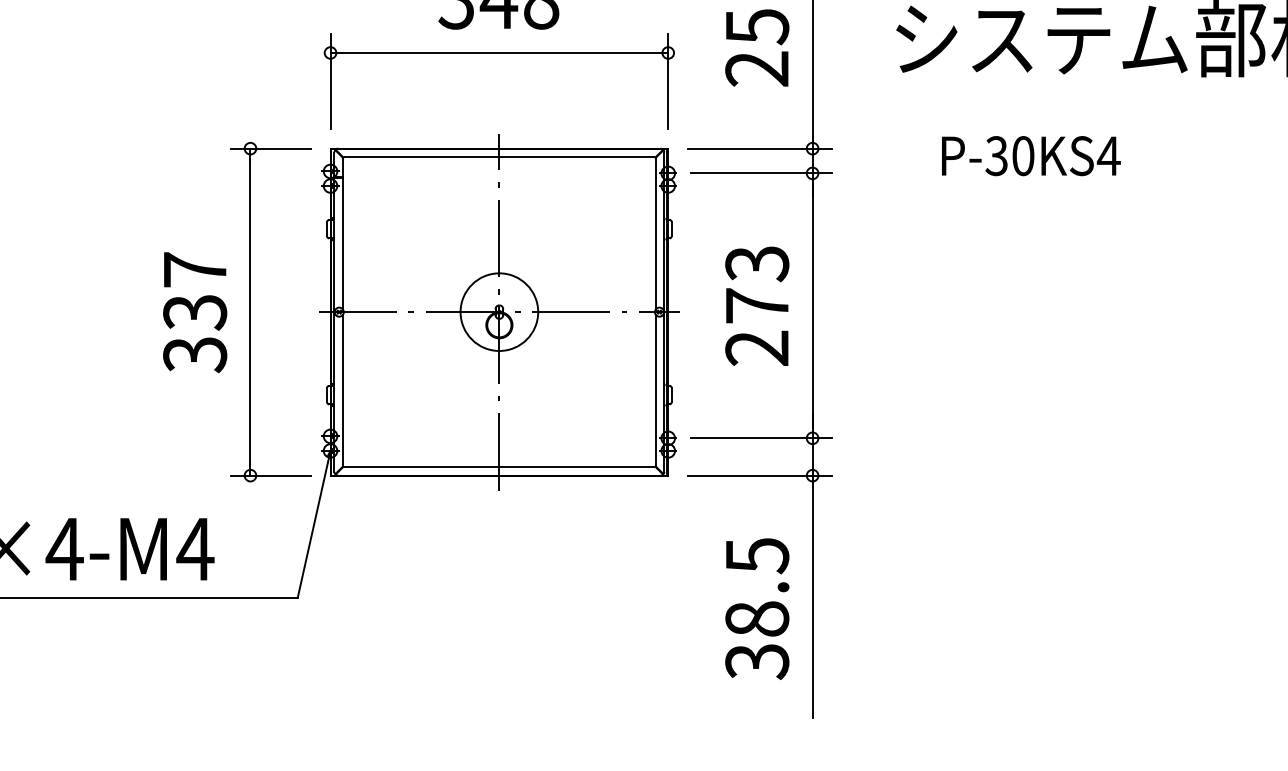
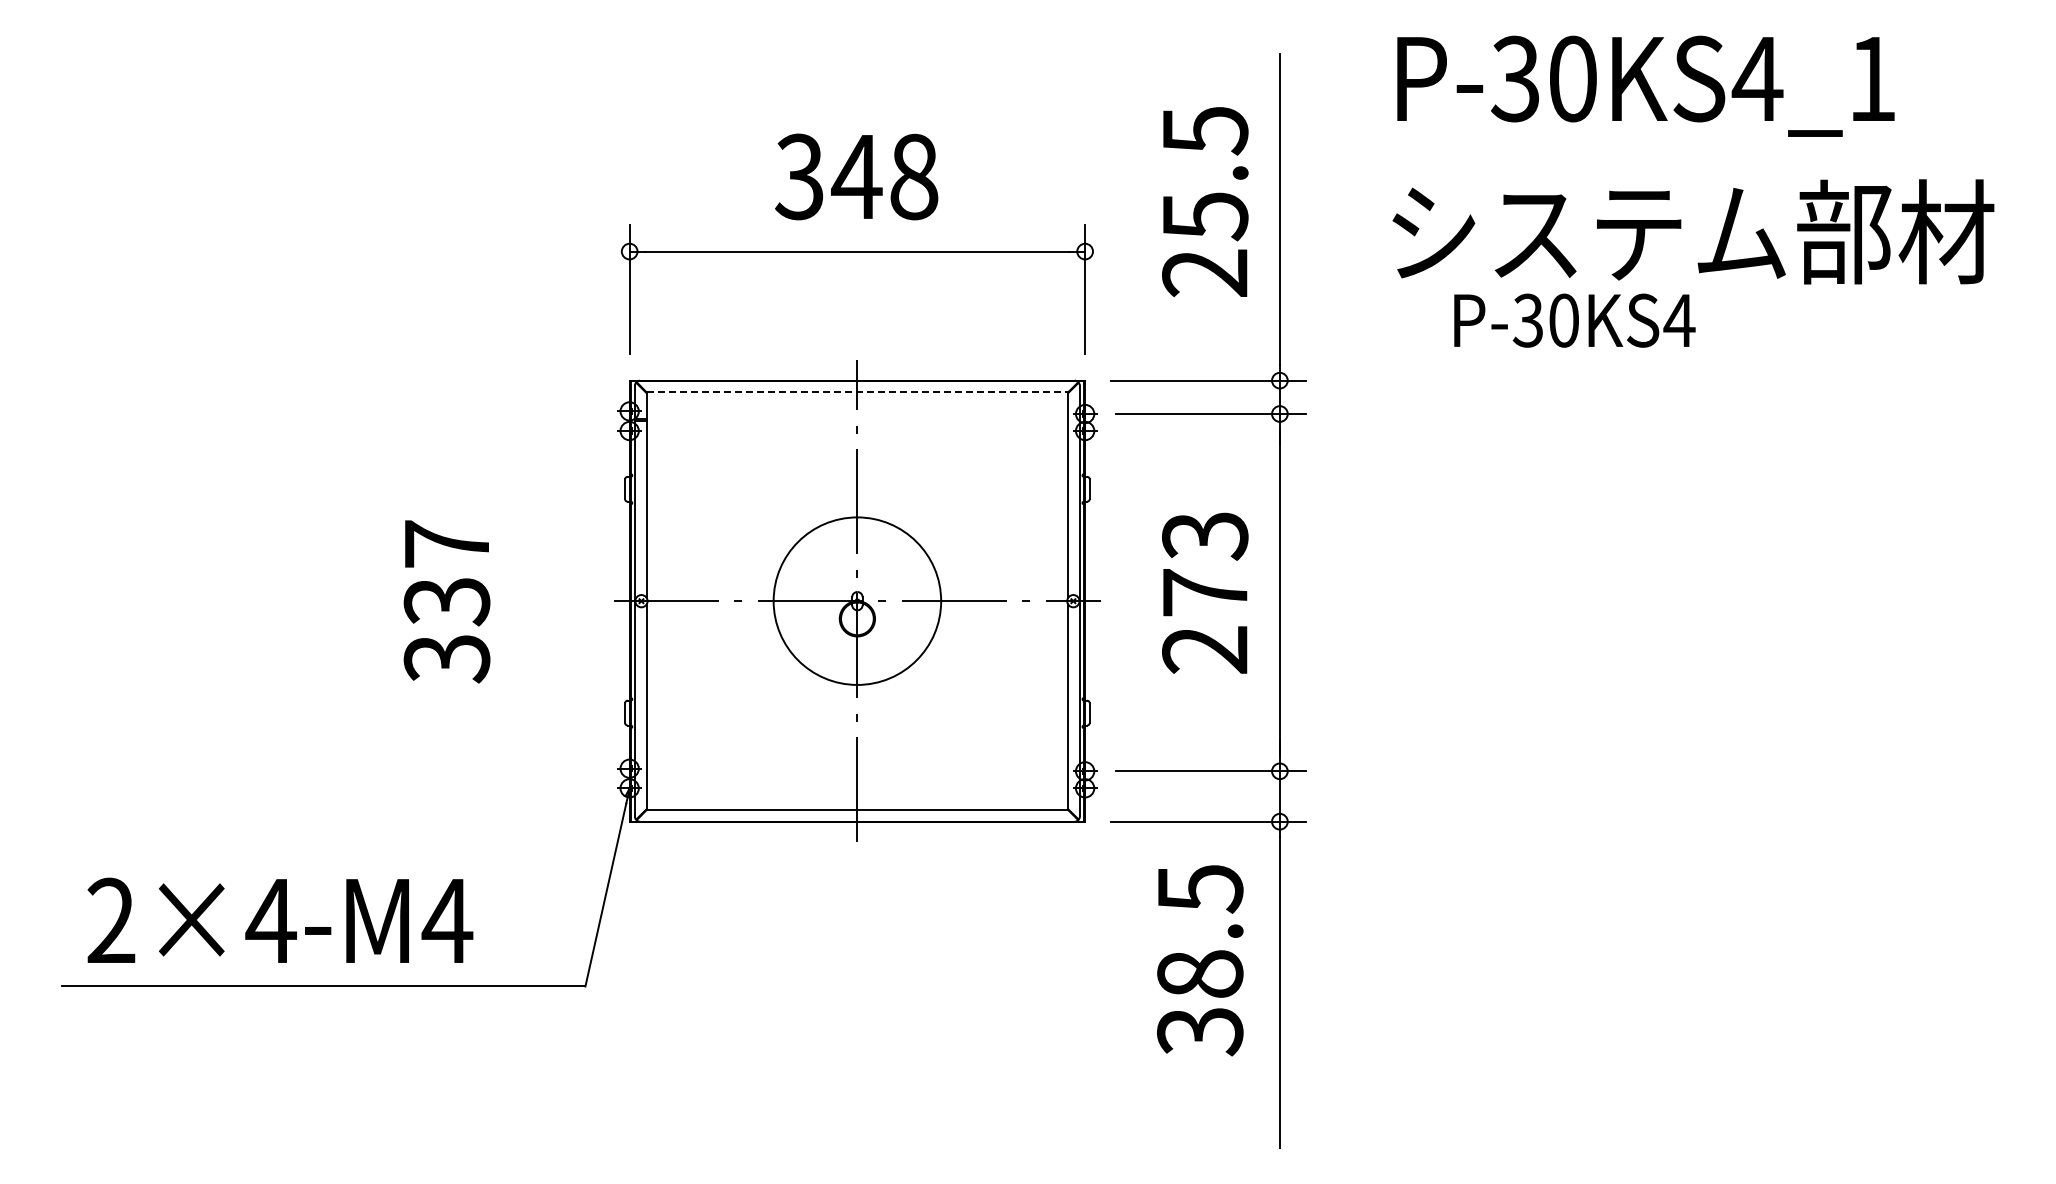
text: (1031, 155) -> (1574, 320), moved
line: (499, 157) -> (857, 392), solid -> dashed
part: (251, 311) -> (522, 600), removed
circle: (499, 311) -> (857, 600), size x1.6
text: (757, 608) -> (1200, 960), moved

